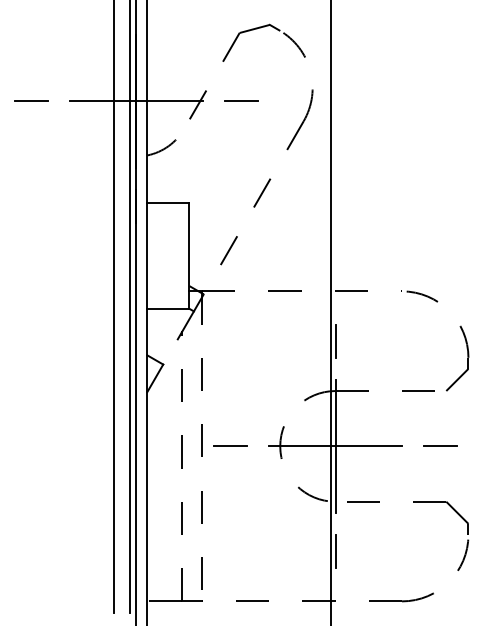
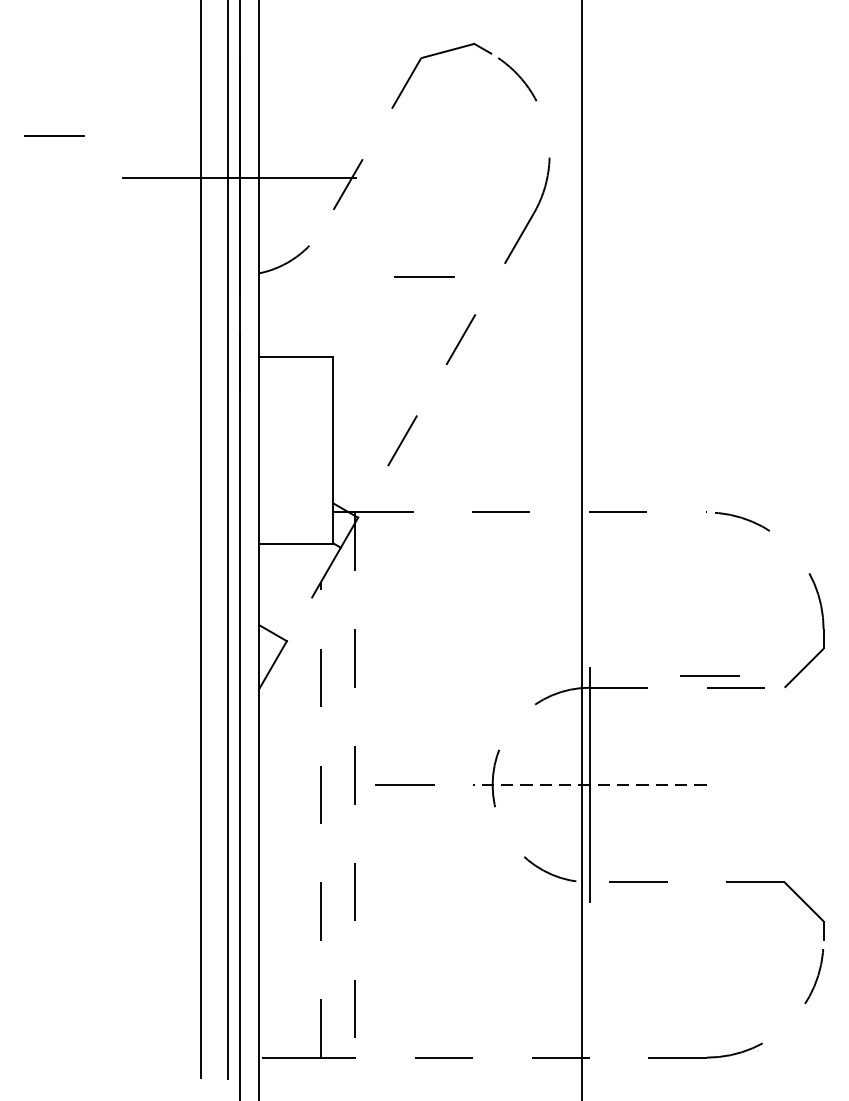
line: (31, 100) -> (55, 134), moved
line: (241, 100) -> (424, 275), moved
line: (335, 340) -> (589, 598), removed
line: (440, 445) -> (709, 674), moved
line: (335, 446) -> (589, 785), solid -> dashed
line: (335, 551) -> (589, 969), removed

